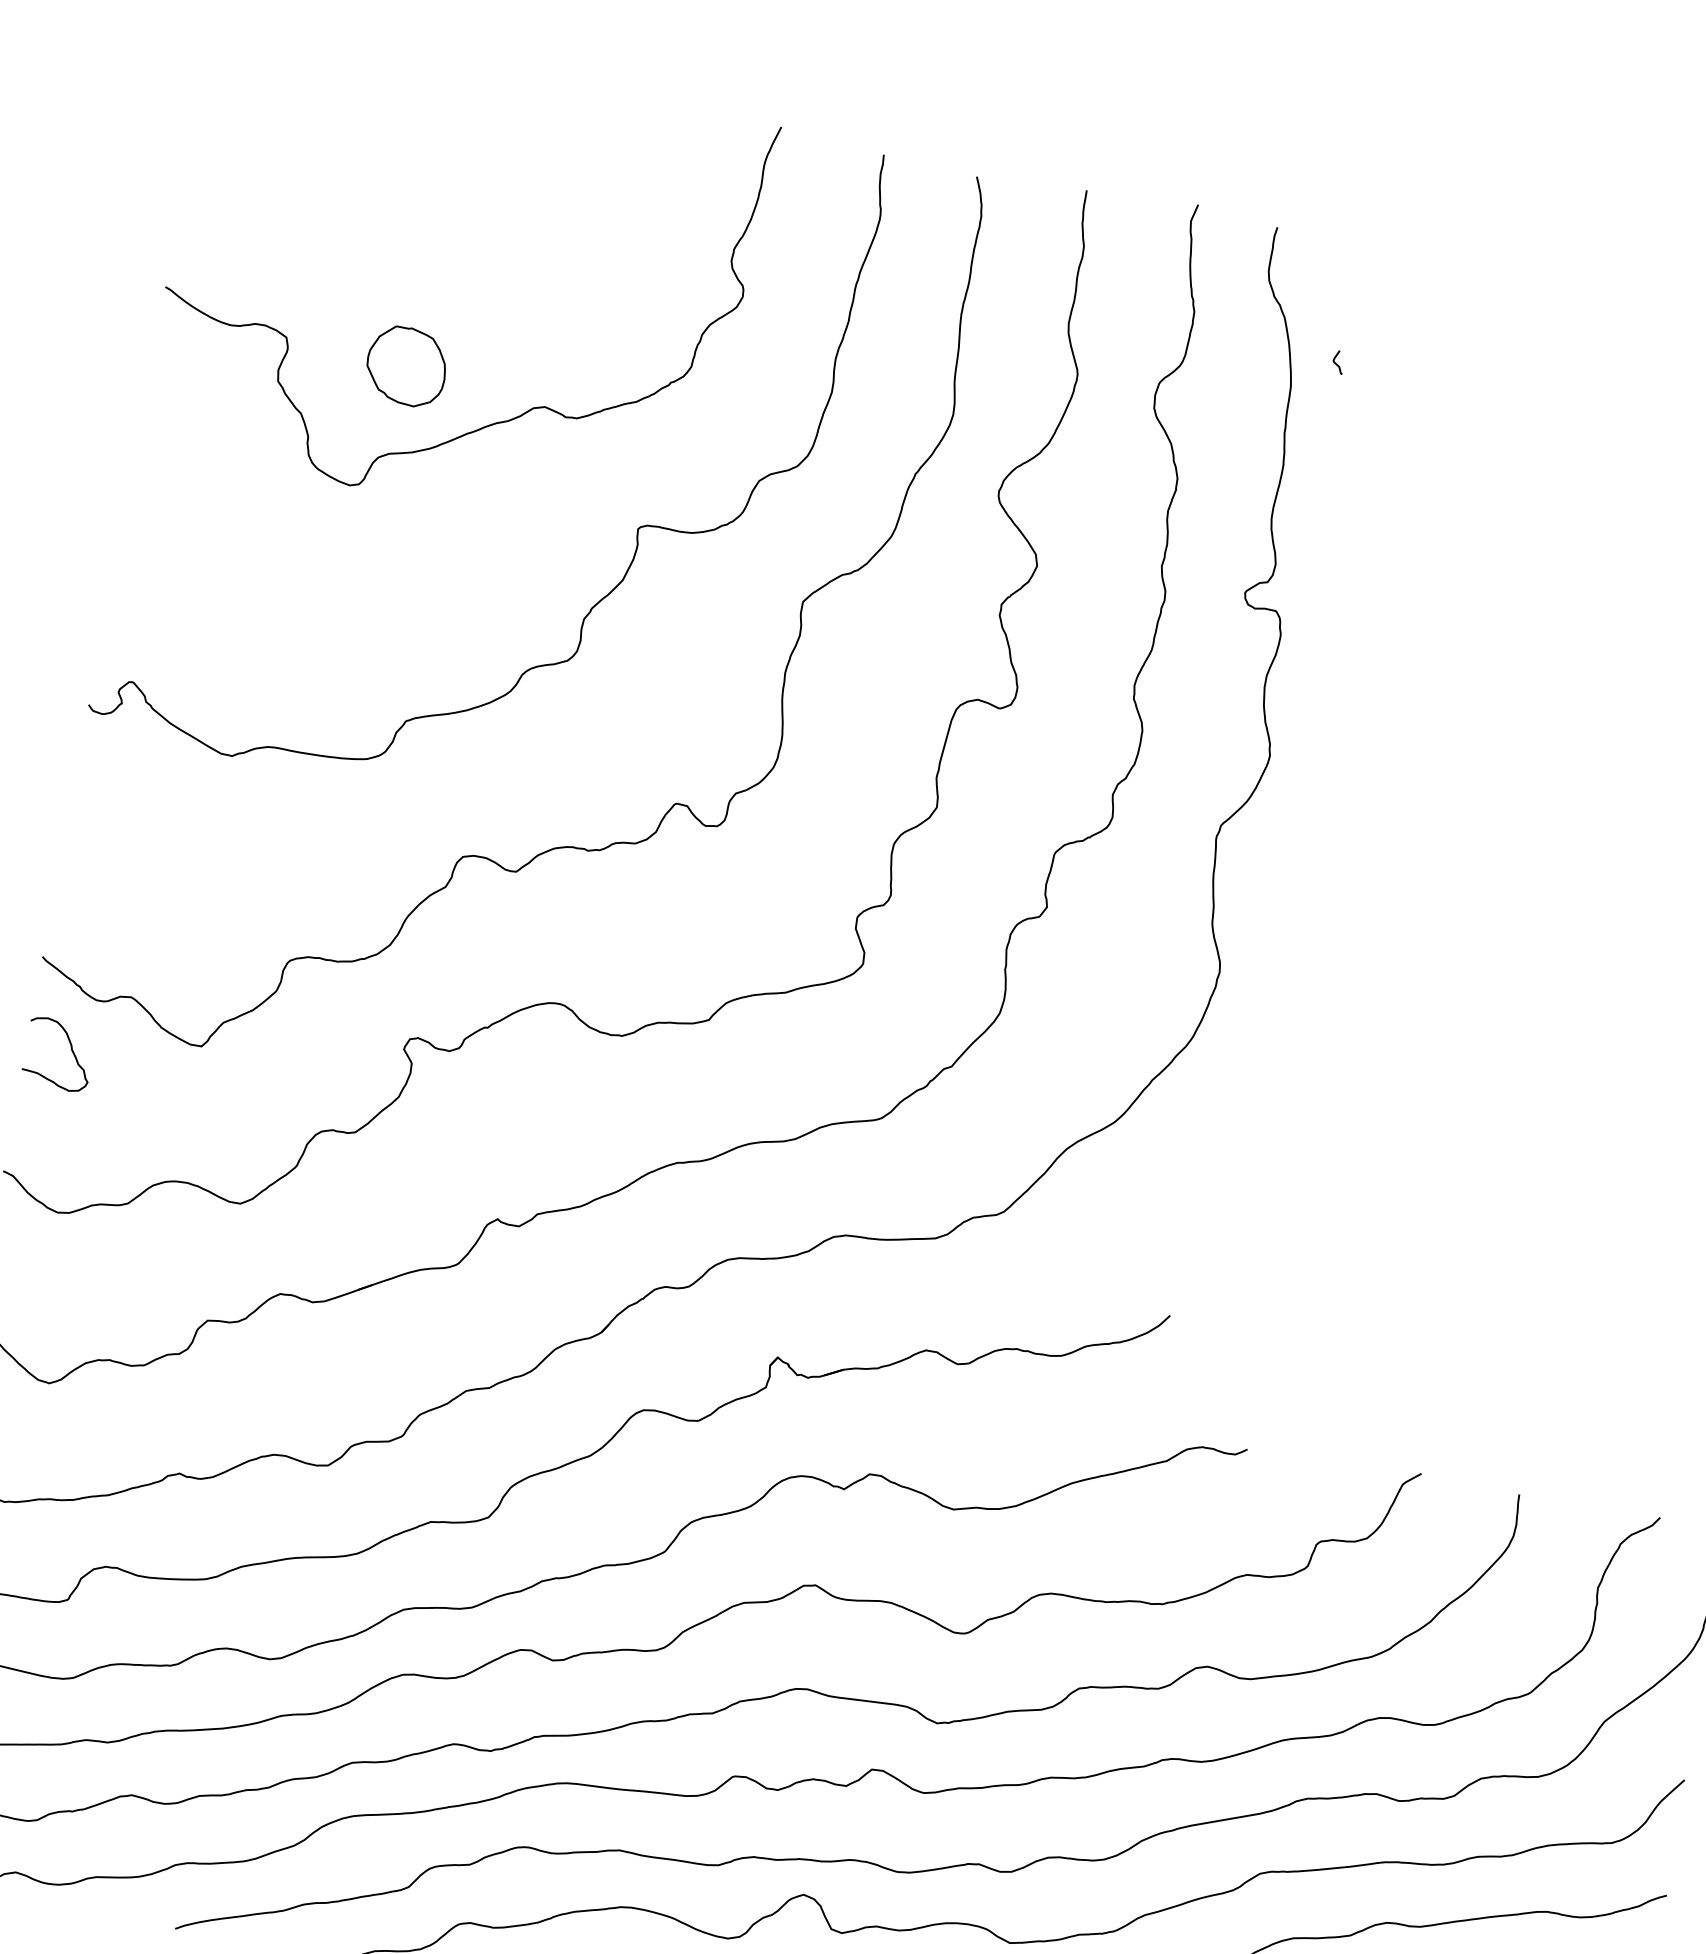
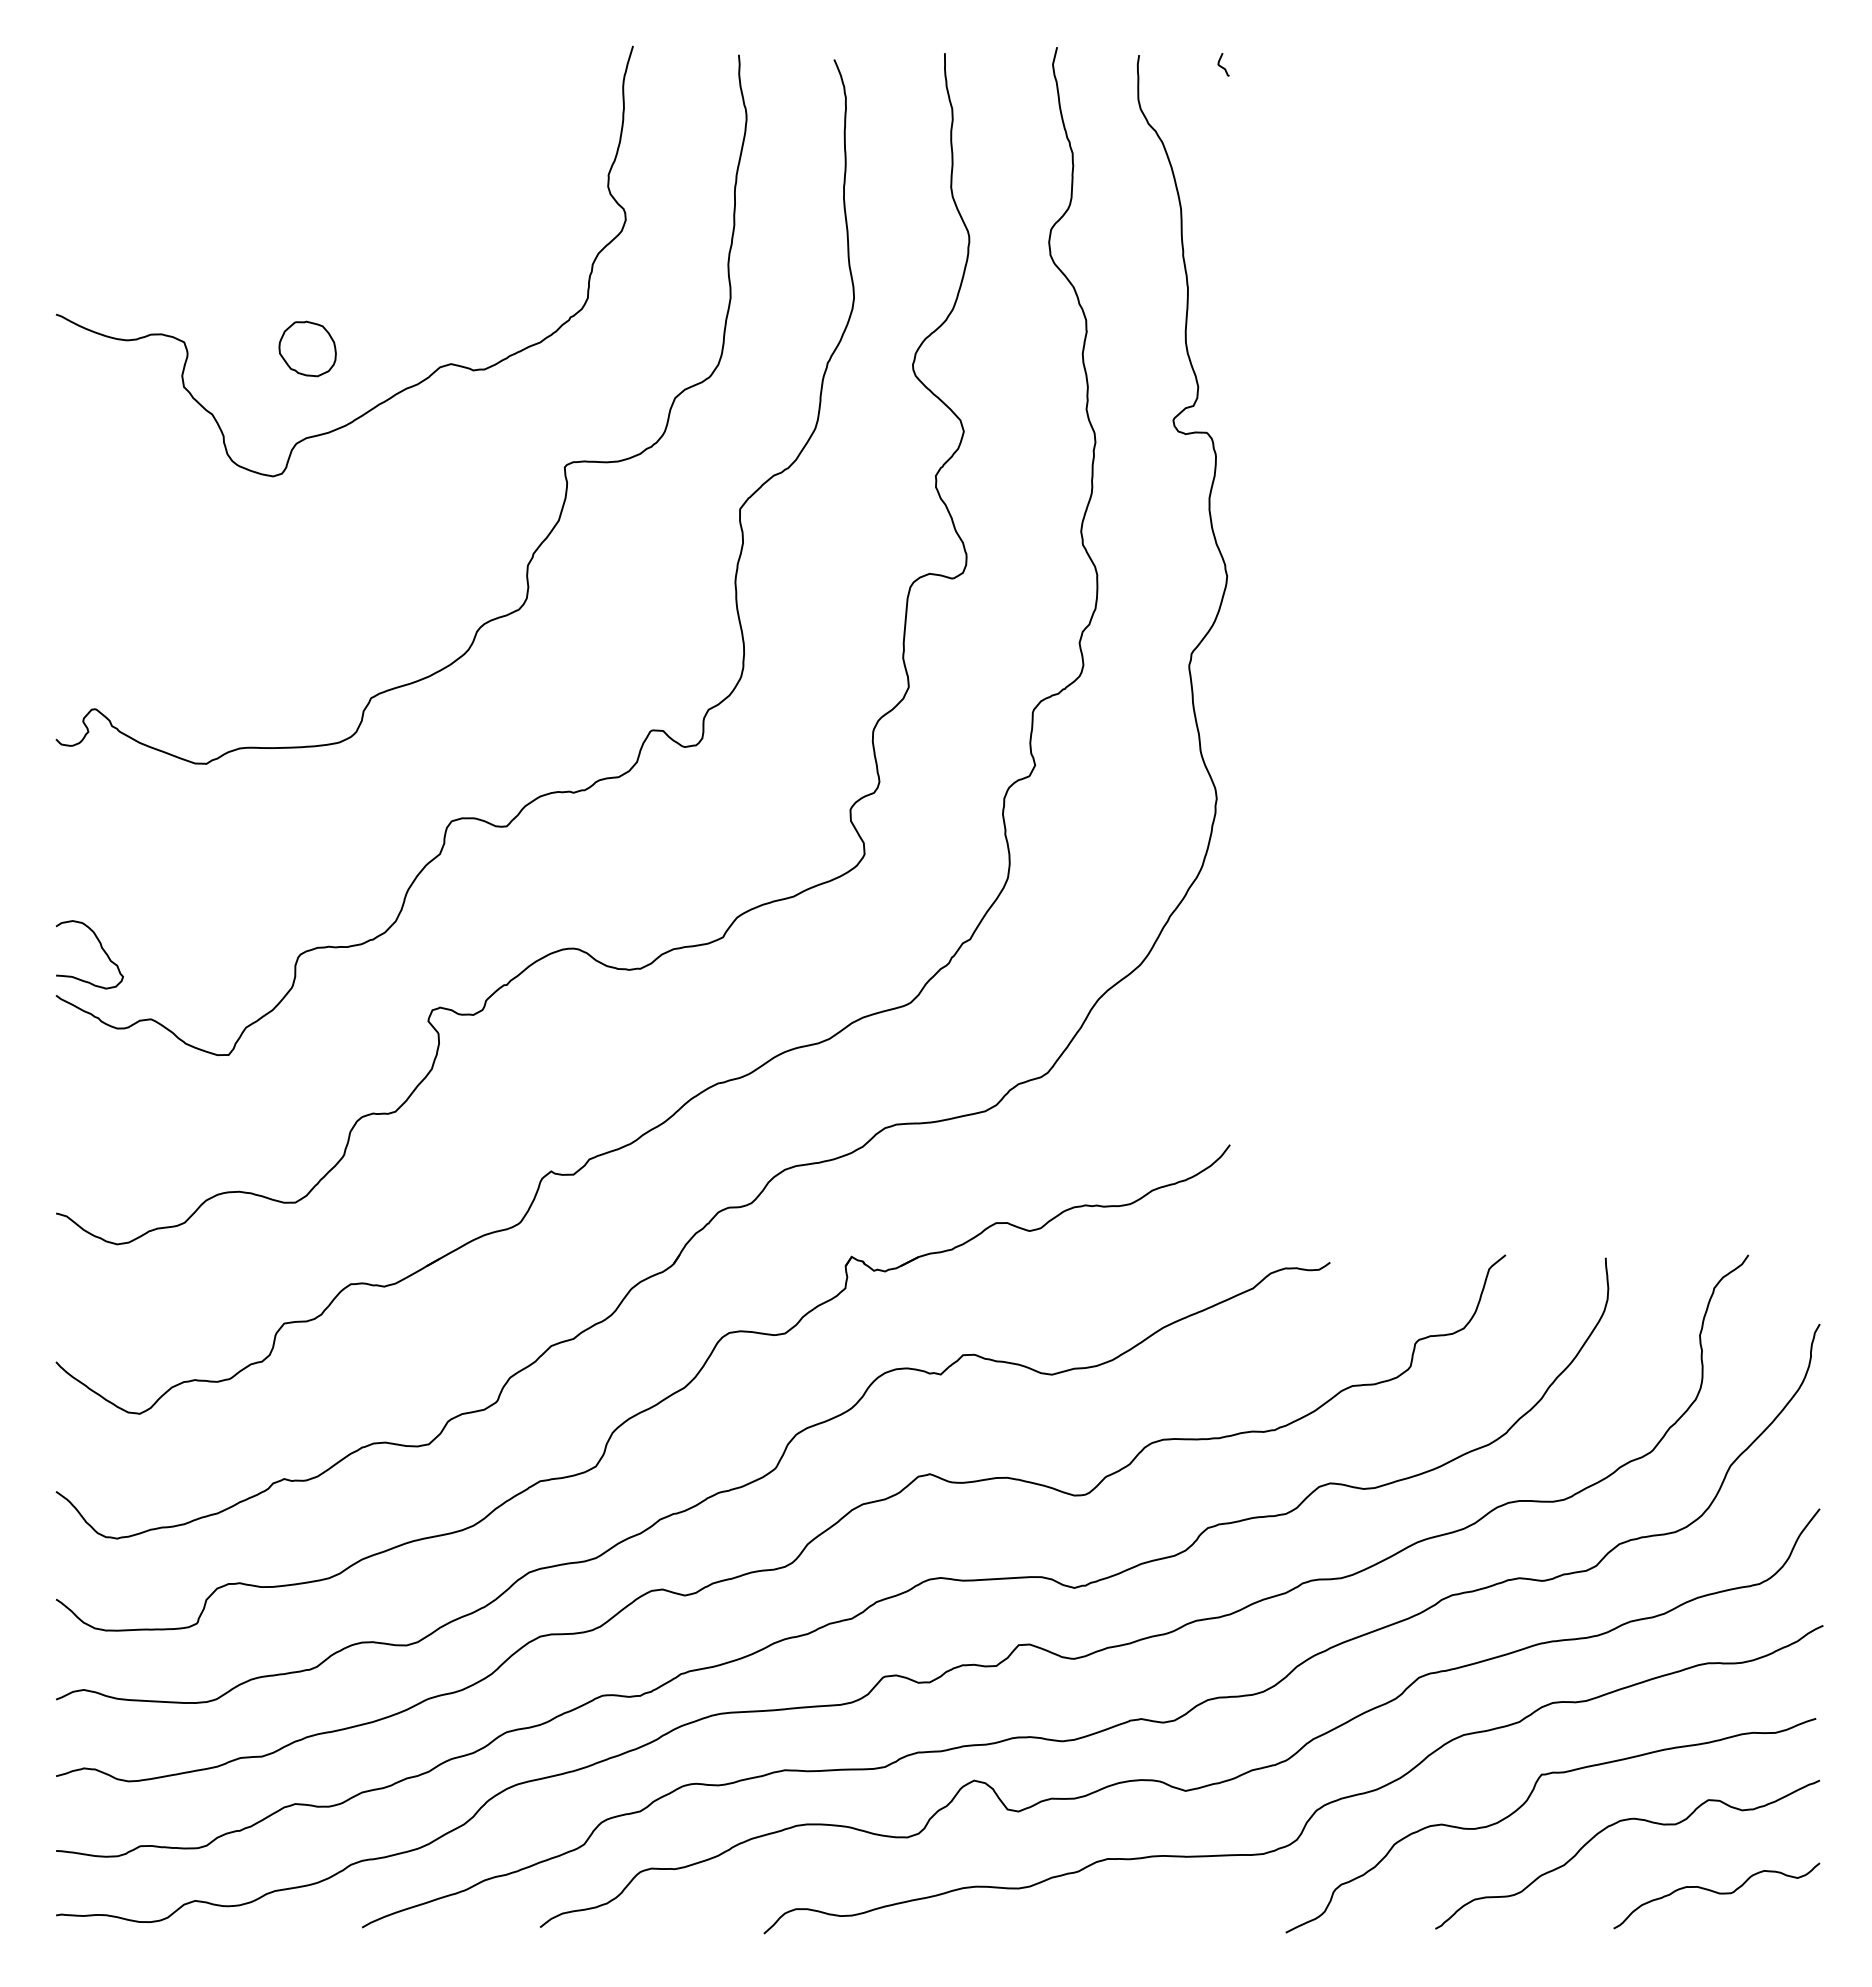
curve: (1336, 362) -> (1221, 65), moved
part: (406, 365) -> (307, 348), size x0.71
curve: (70, 1049) -> (100, 947), moved

